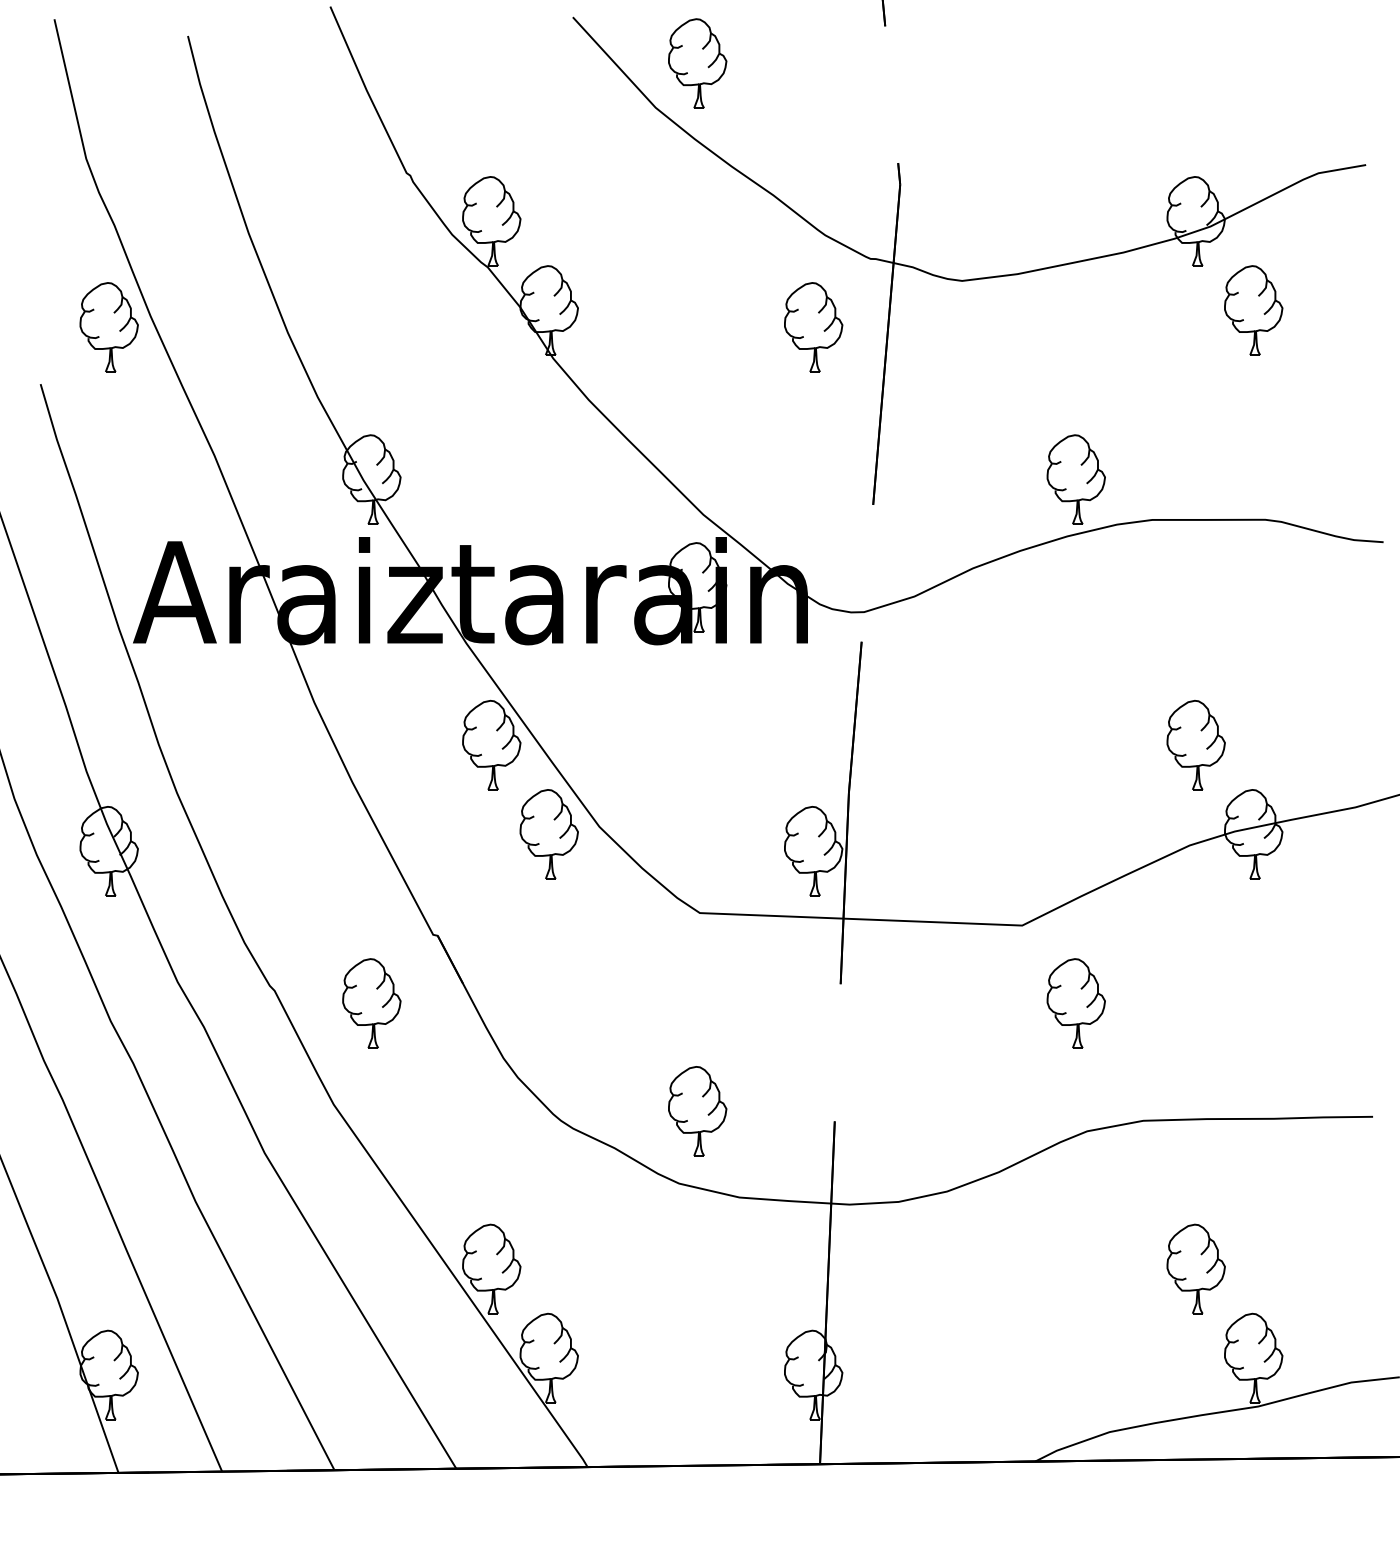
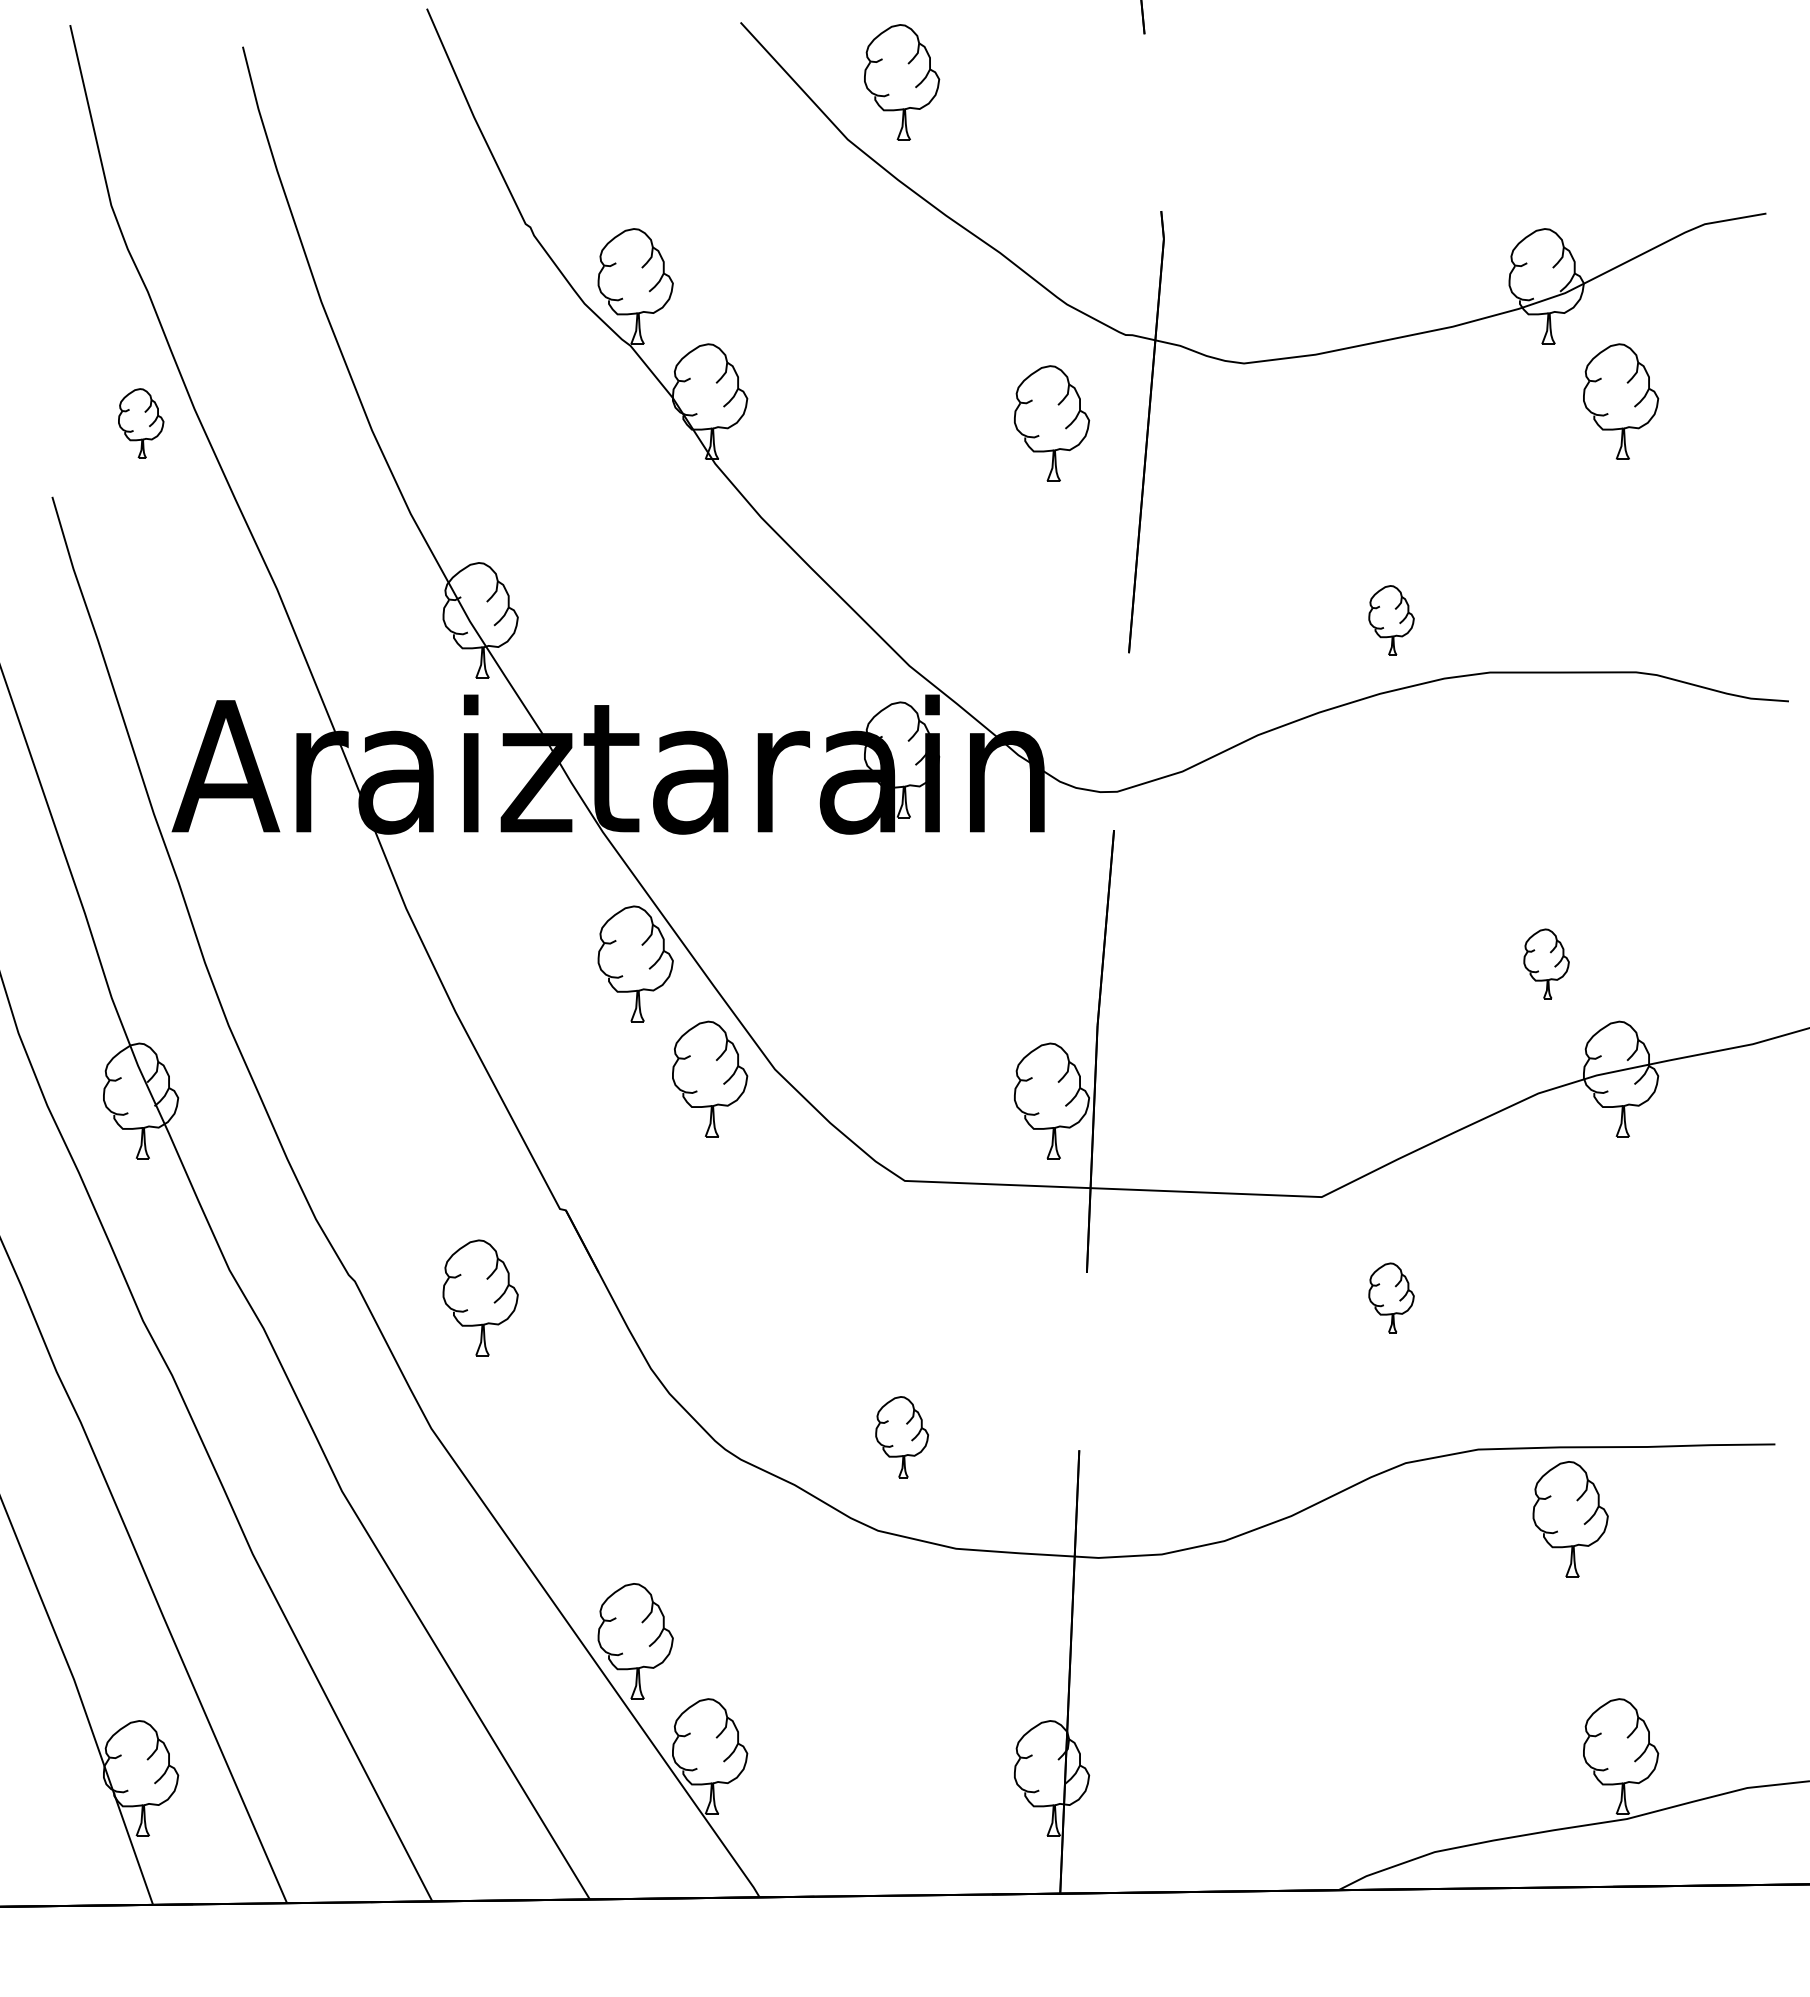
part: (109, 327) -> (141, 423), size x0.6
part: (1076, 479) -> (1391, 620), size x0.6
part: (1196, 744) -> (1546, 963), size x0.6
part: (1076, 1003) -> (1391, 1297), size x0.6
part: (698, 1110) -> (902, 1436), size x0.7
part: (1196, 1269) -> (1570, 1519), moved

